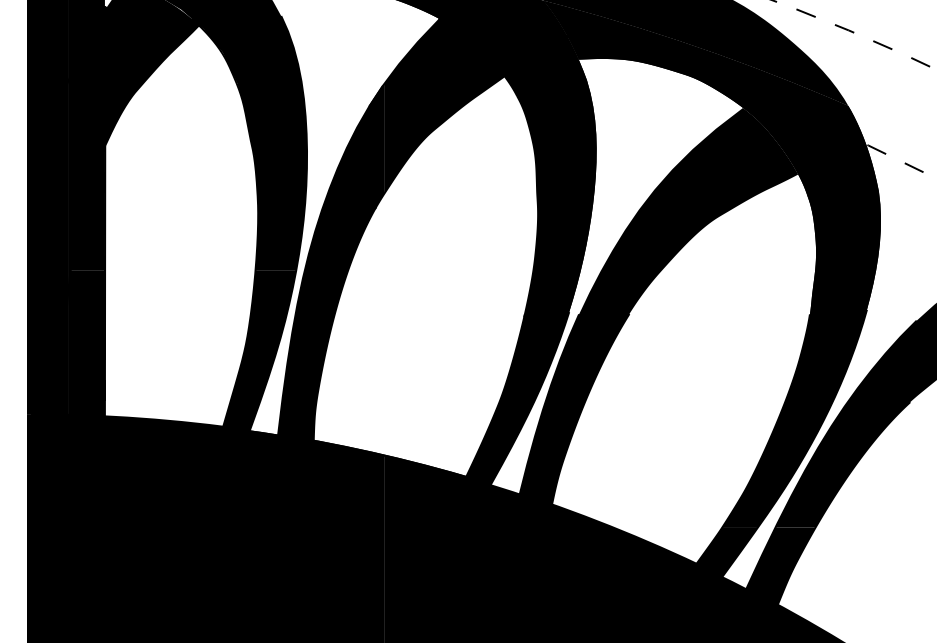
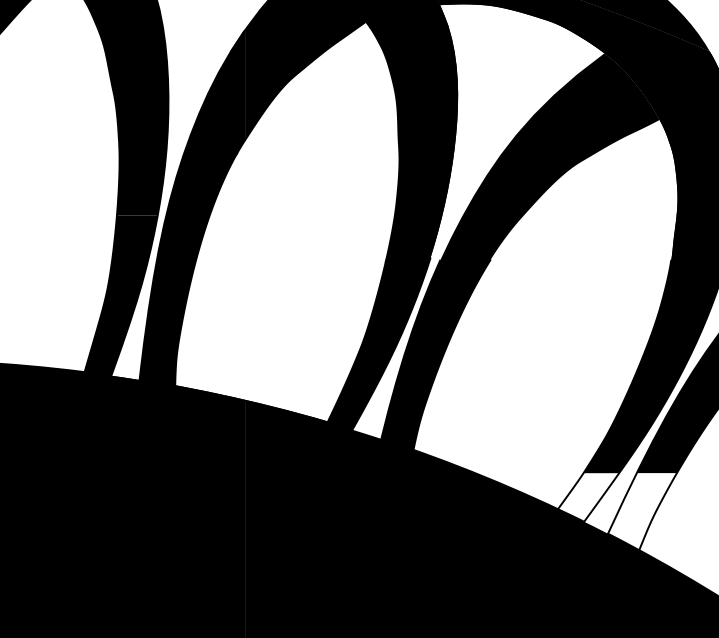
fill: (726, 551) -> (587, 496), removed
fill: (780, 565) -> (641, 510), removed

